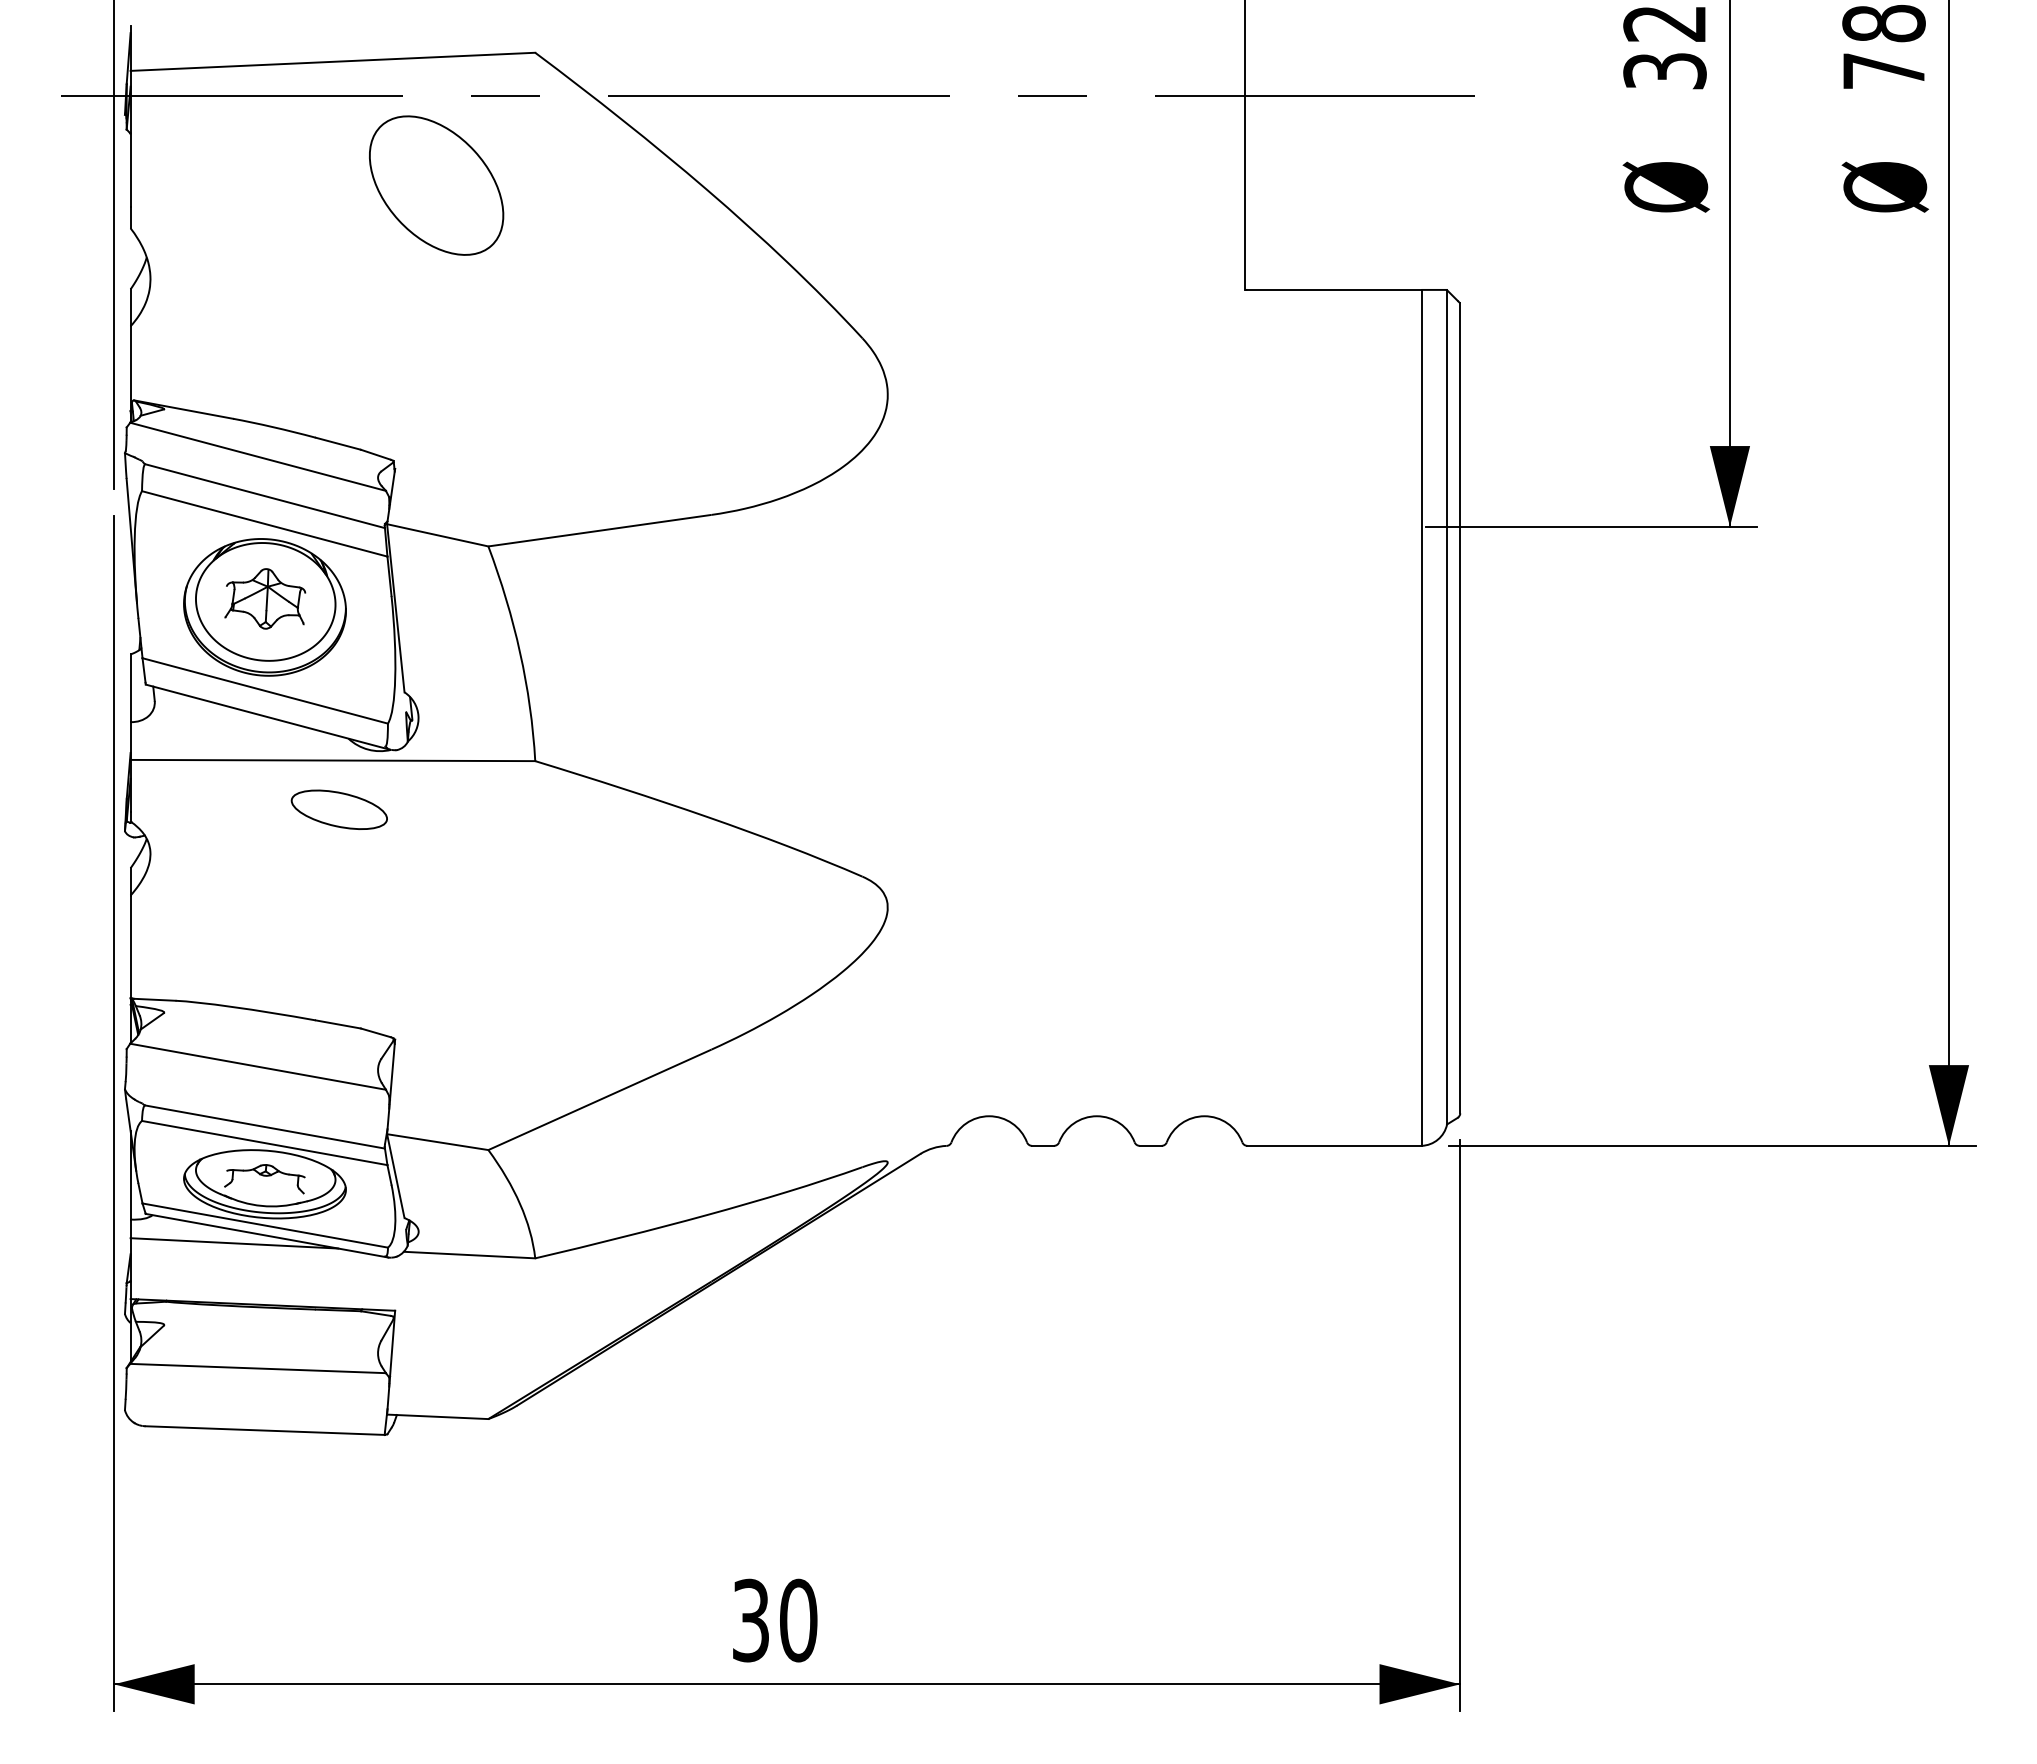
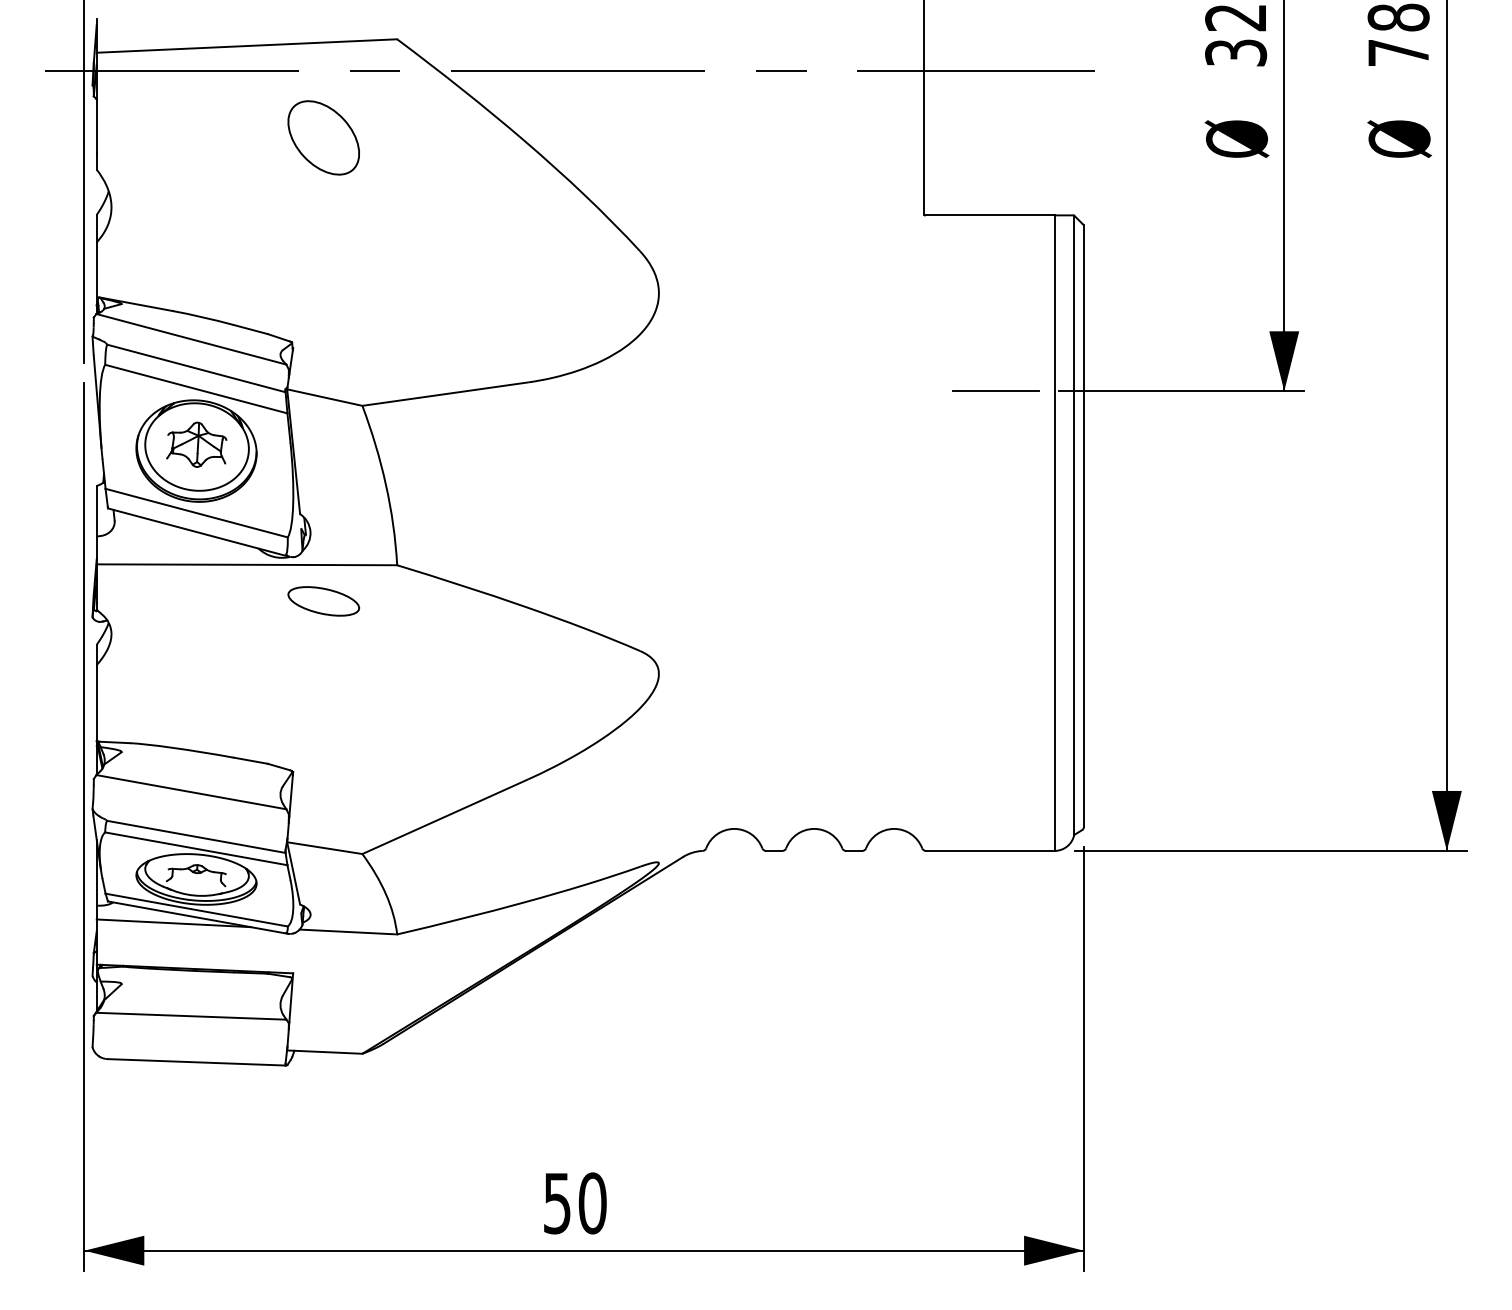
part: (435, 185) -> (323, 137), size x0.71
line: (1340, 526) -> (995, 391), added
part: (338, 809) -> (323, 601), moved
text: (750, 1619) -> (557, 1202), 30 -> 50

